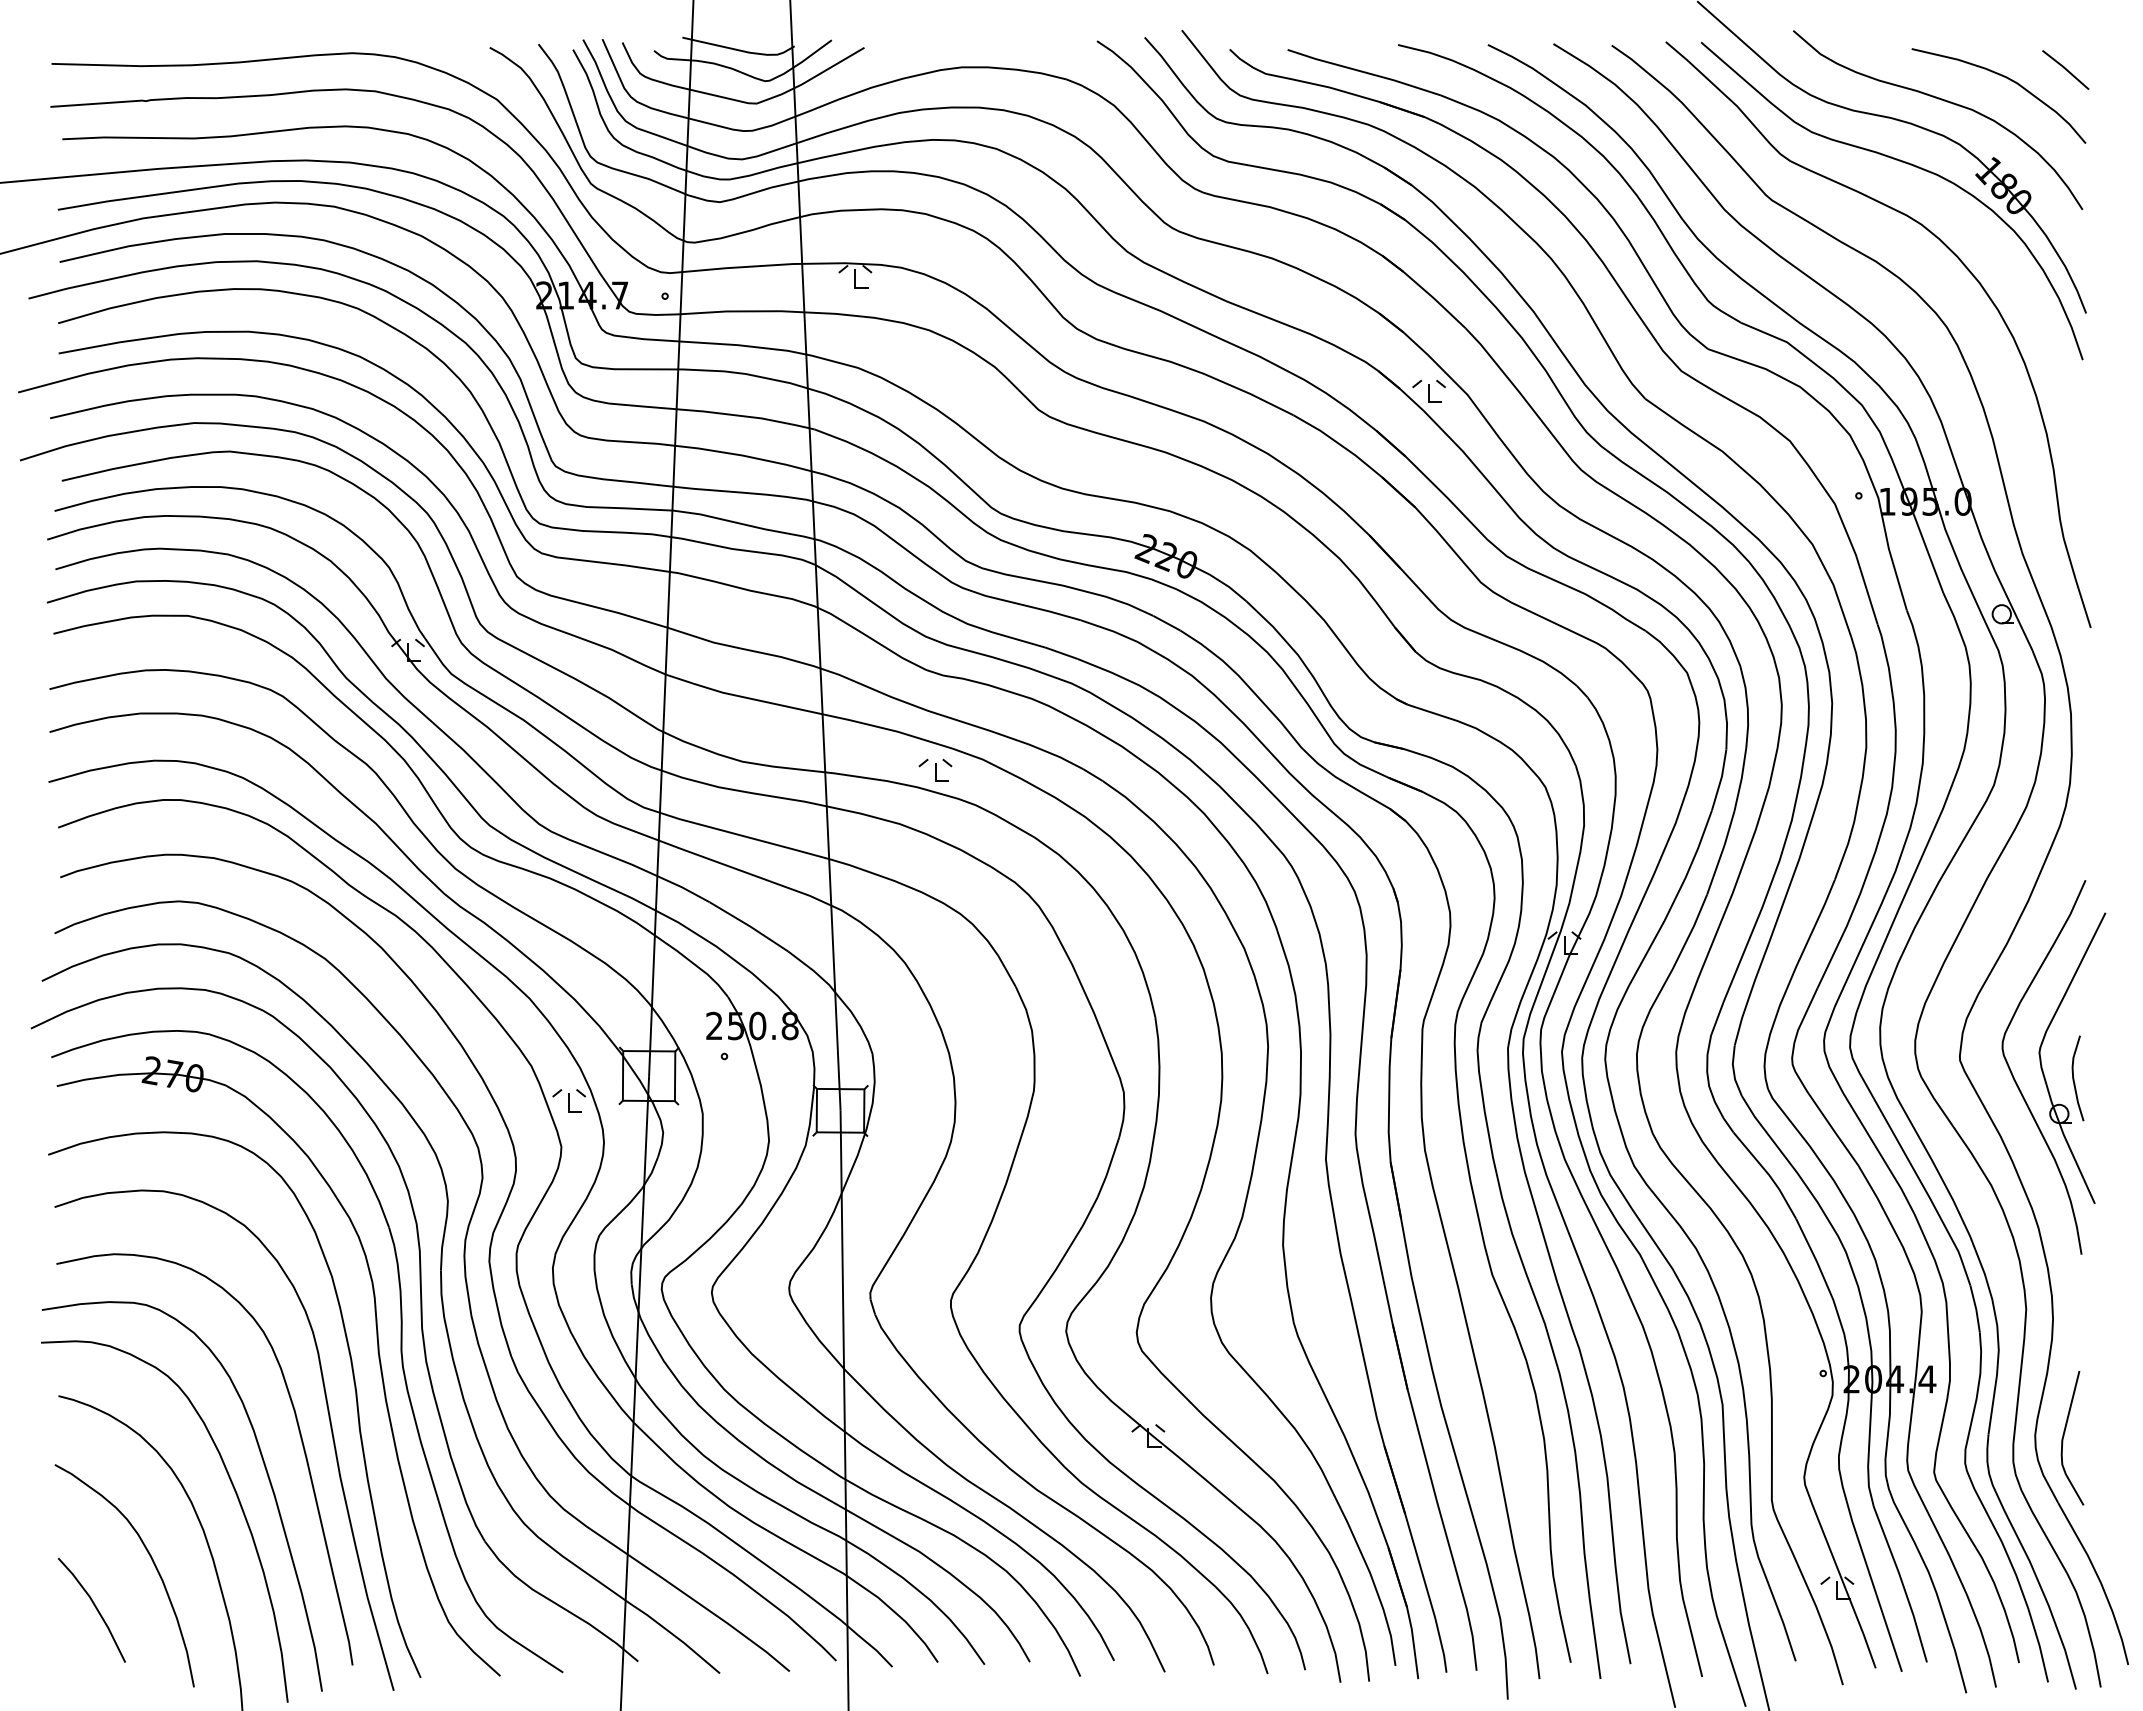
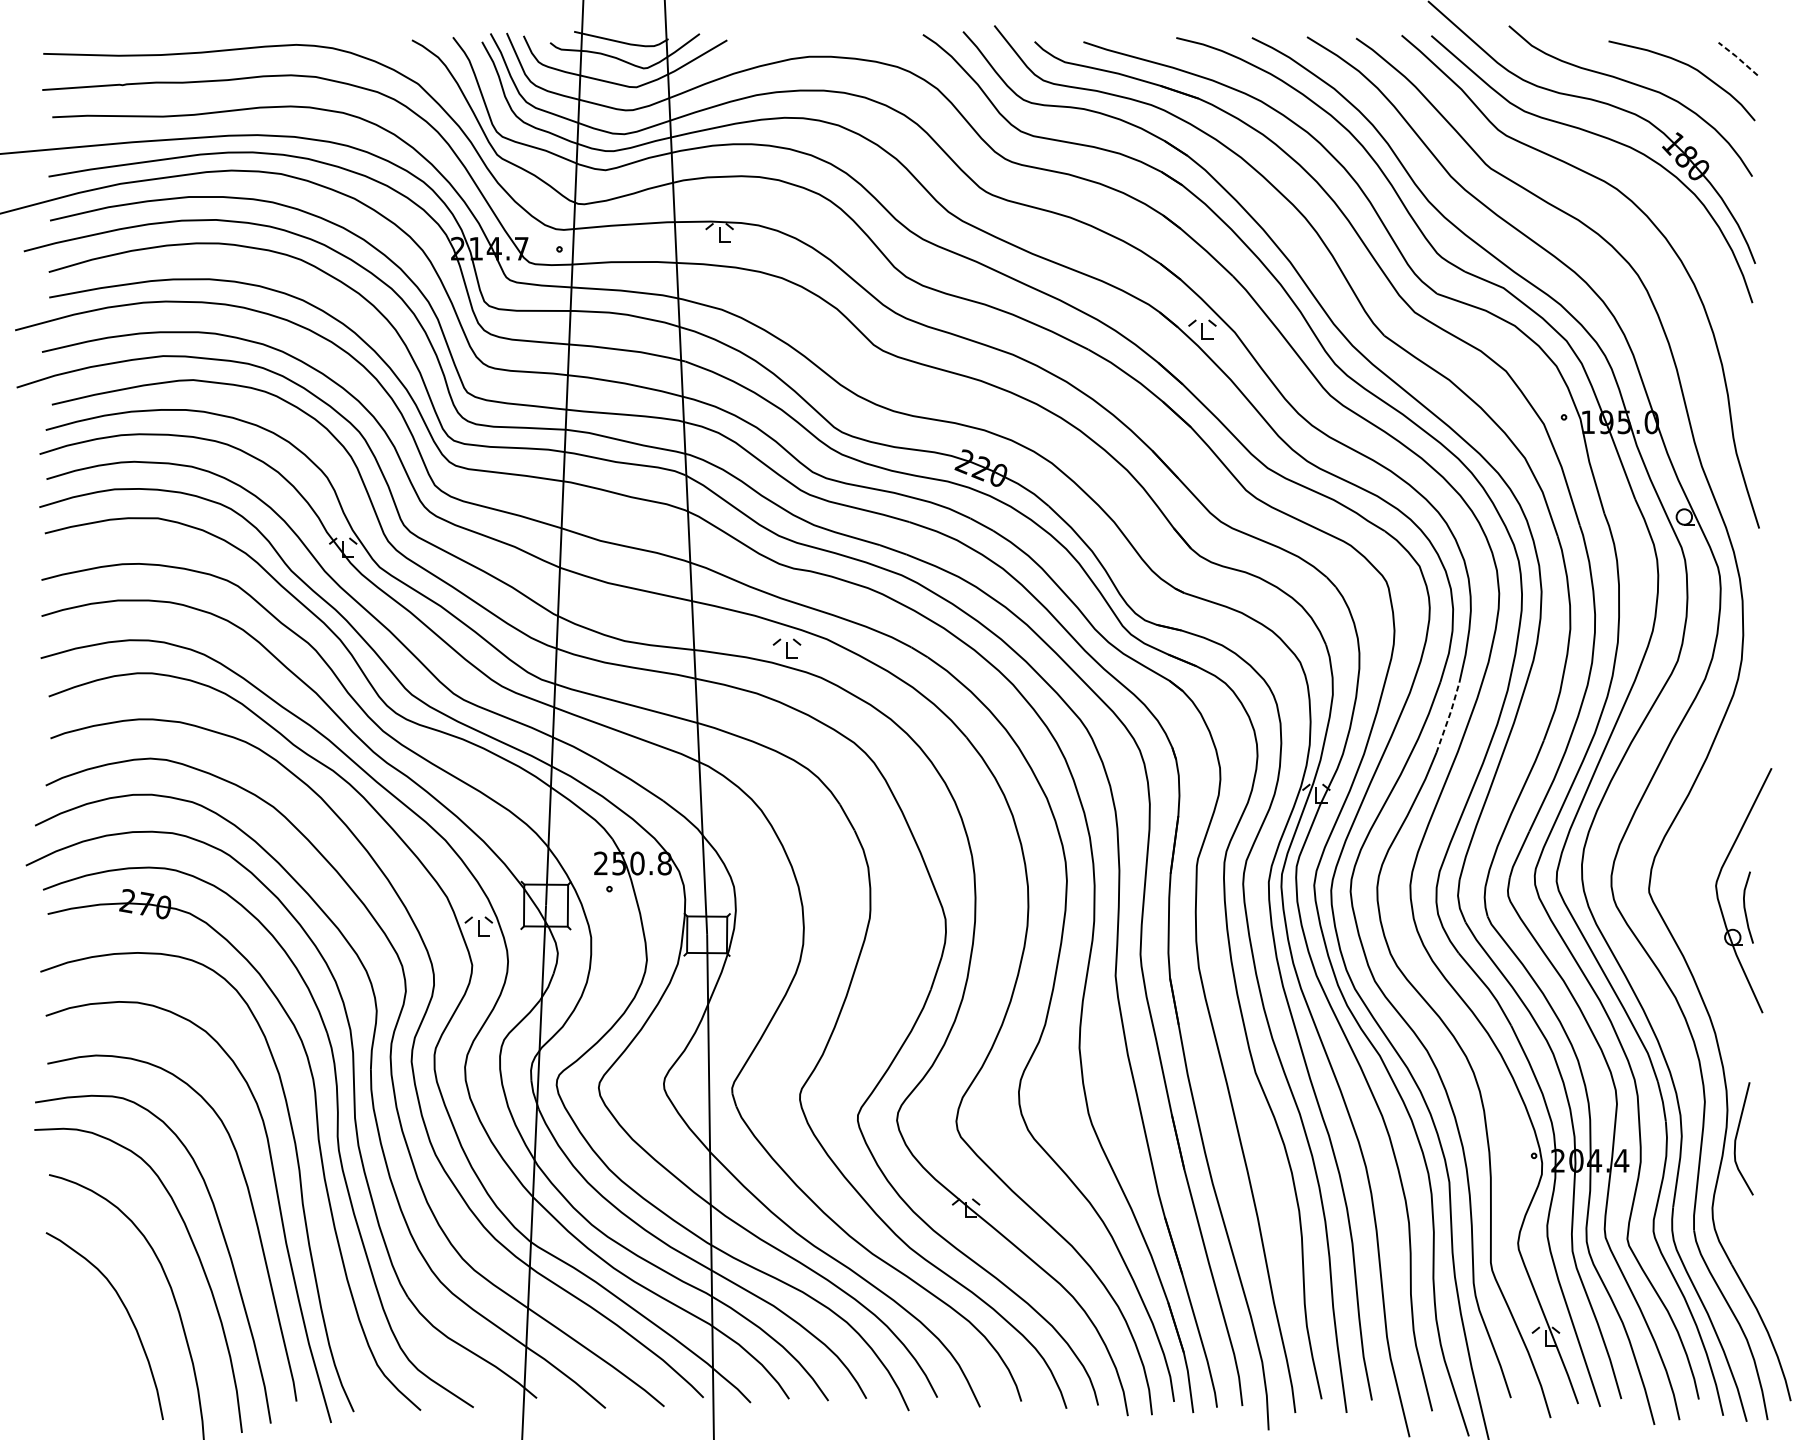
line: (2065, 68) -> (1737, 57), solid -> dashed
line: (1722, 852) -> (1449, 717), solid -> dashed
curve: (2016, 1081) -> (1696, 910), removed
curve: (2064, 1436) -> (1737, 1137), moved
line: (95, 1608) -> (80, 1353), removed

